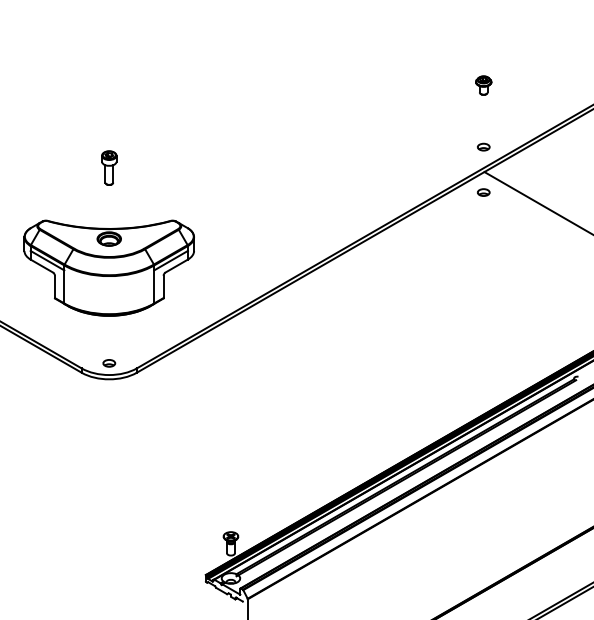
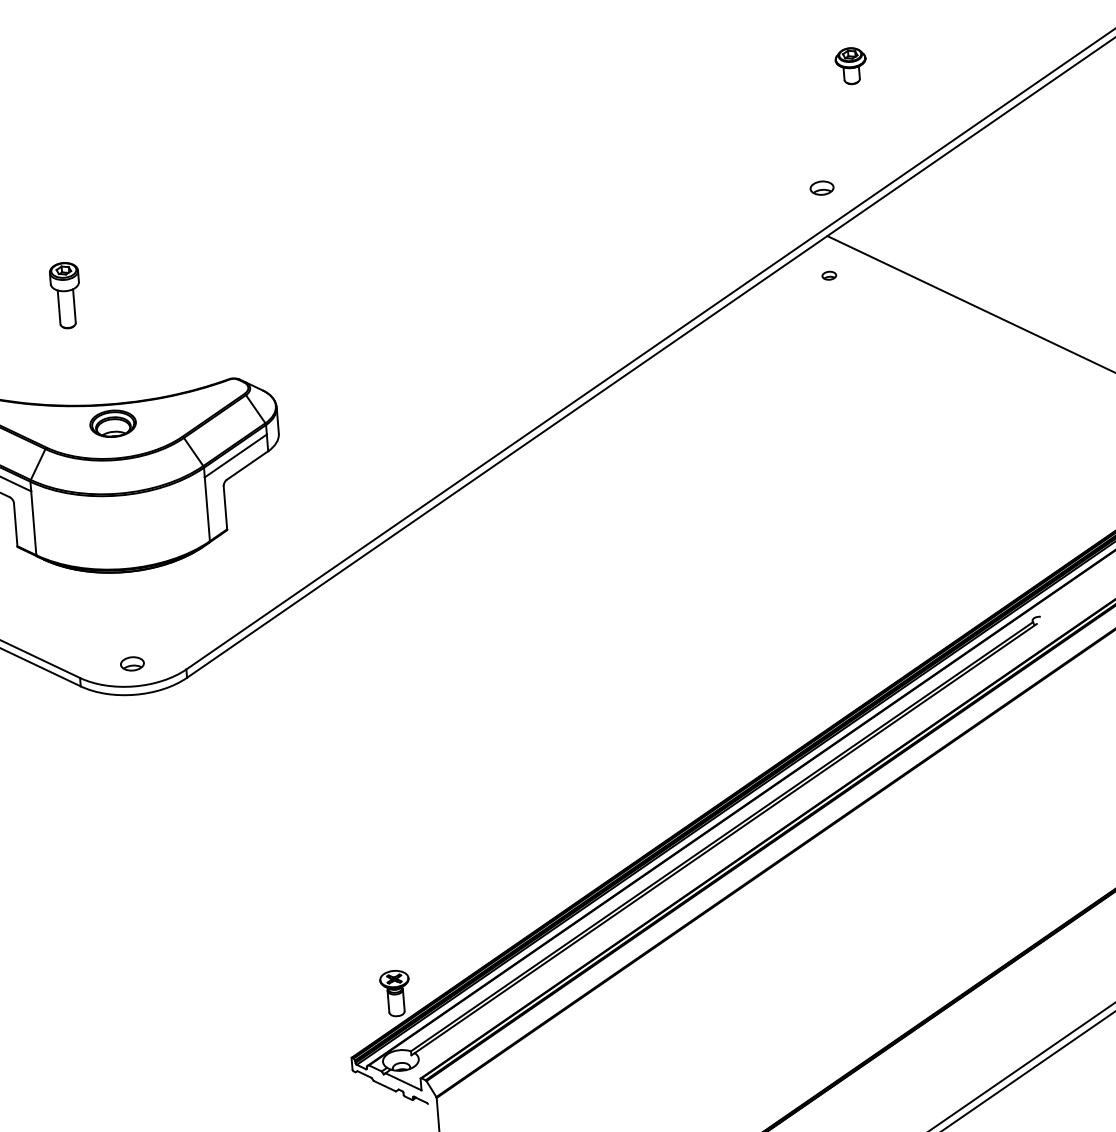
part: (483, 85) -> (850, 65), moved
part: (109, 167) -> (66, 294), moved
part: (483, 192) -> (828, 275), size x0.6

